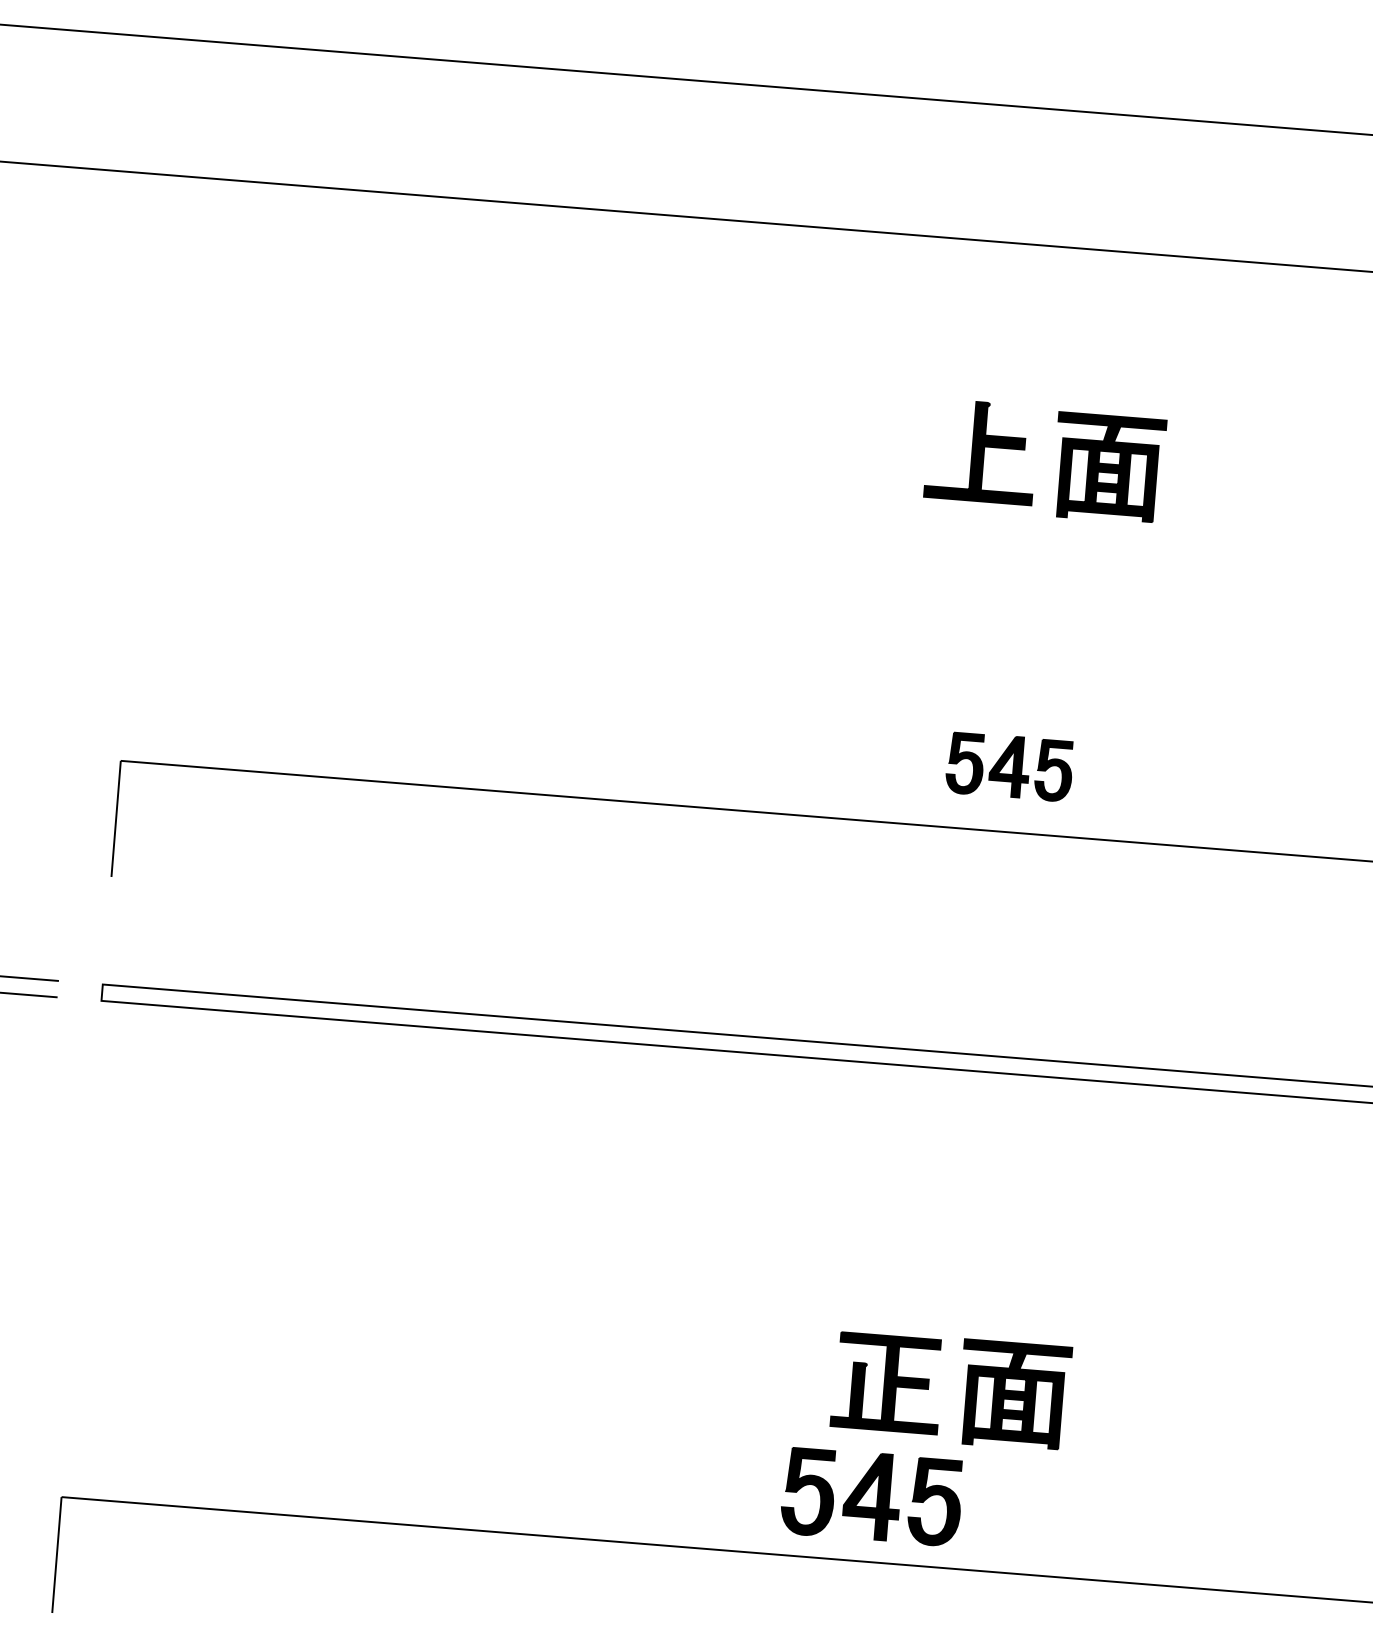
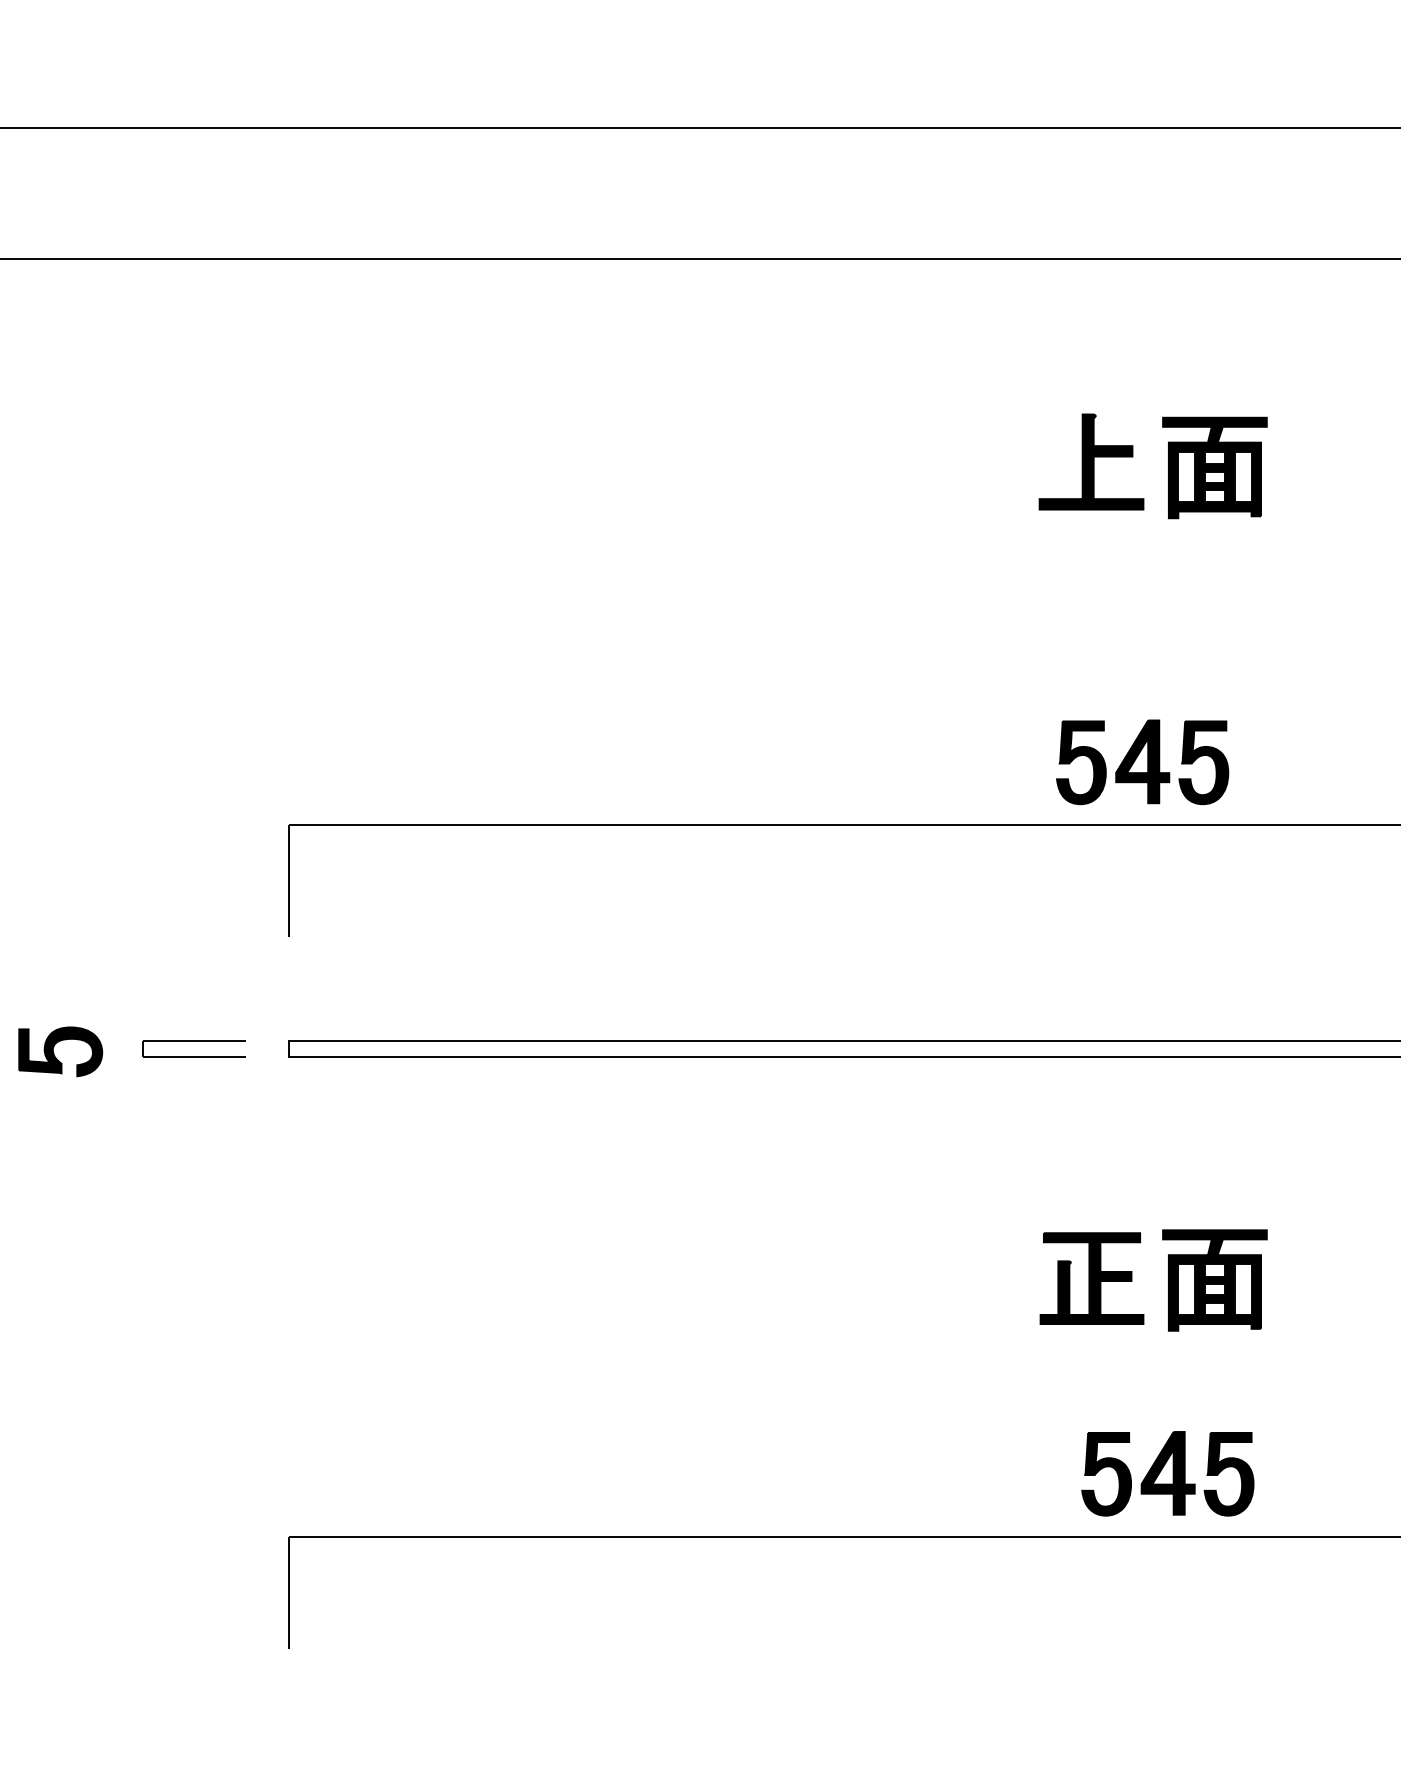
part: (1009, 767) -> (1142, 762), size x1.43
part: (966, 1391) -> (1168, 1280), moved
part: (871, 1496) -> (1167, 1473), moved

